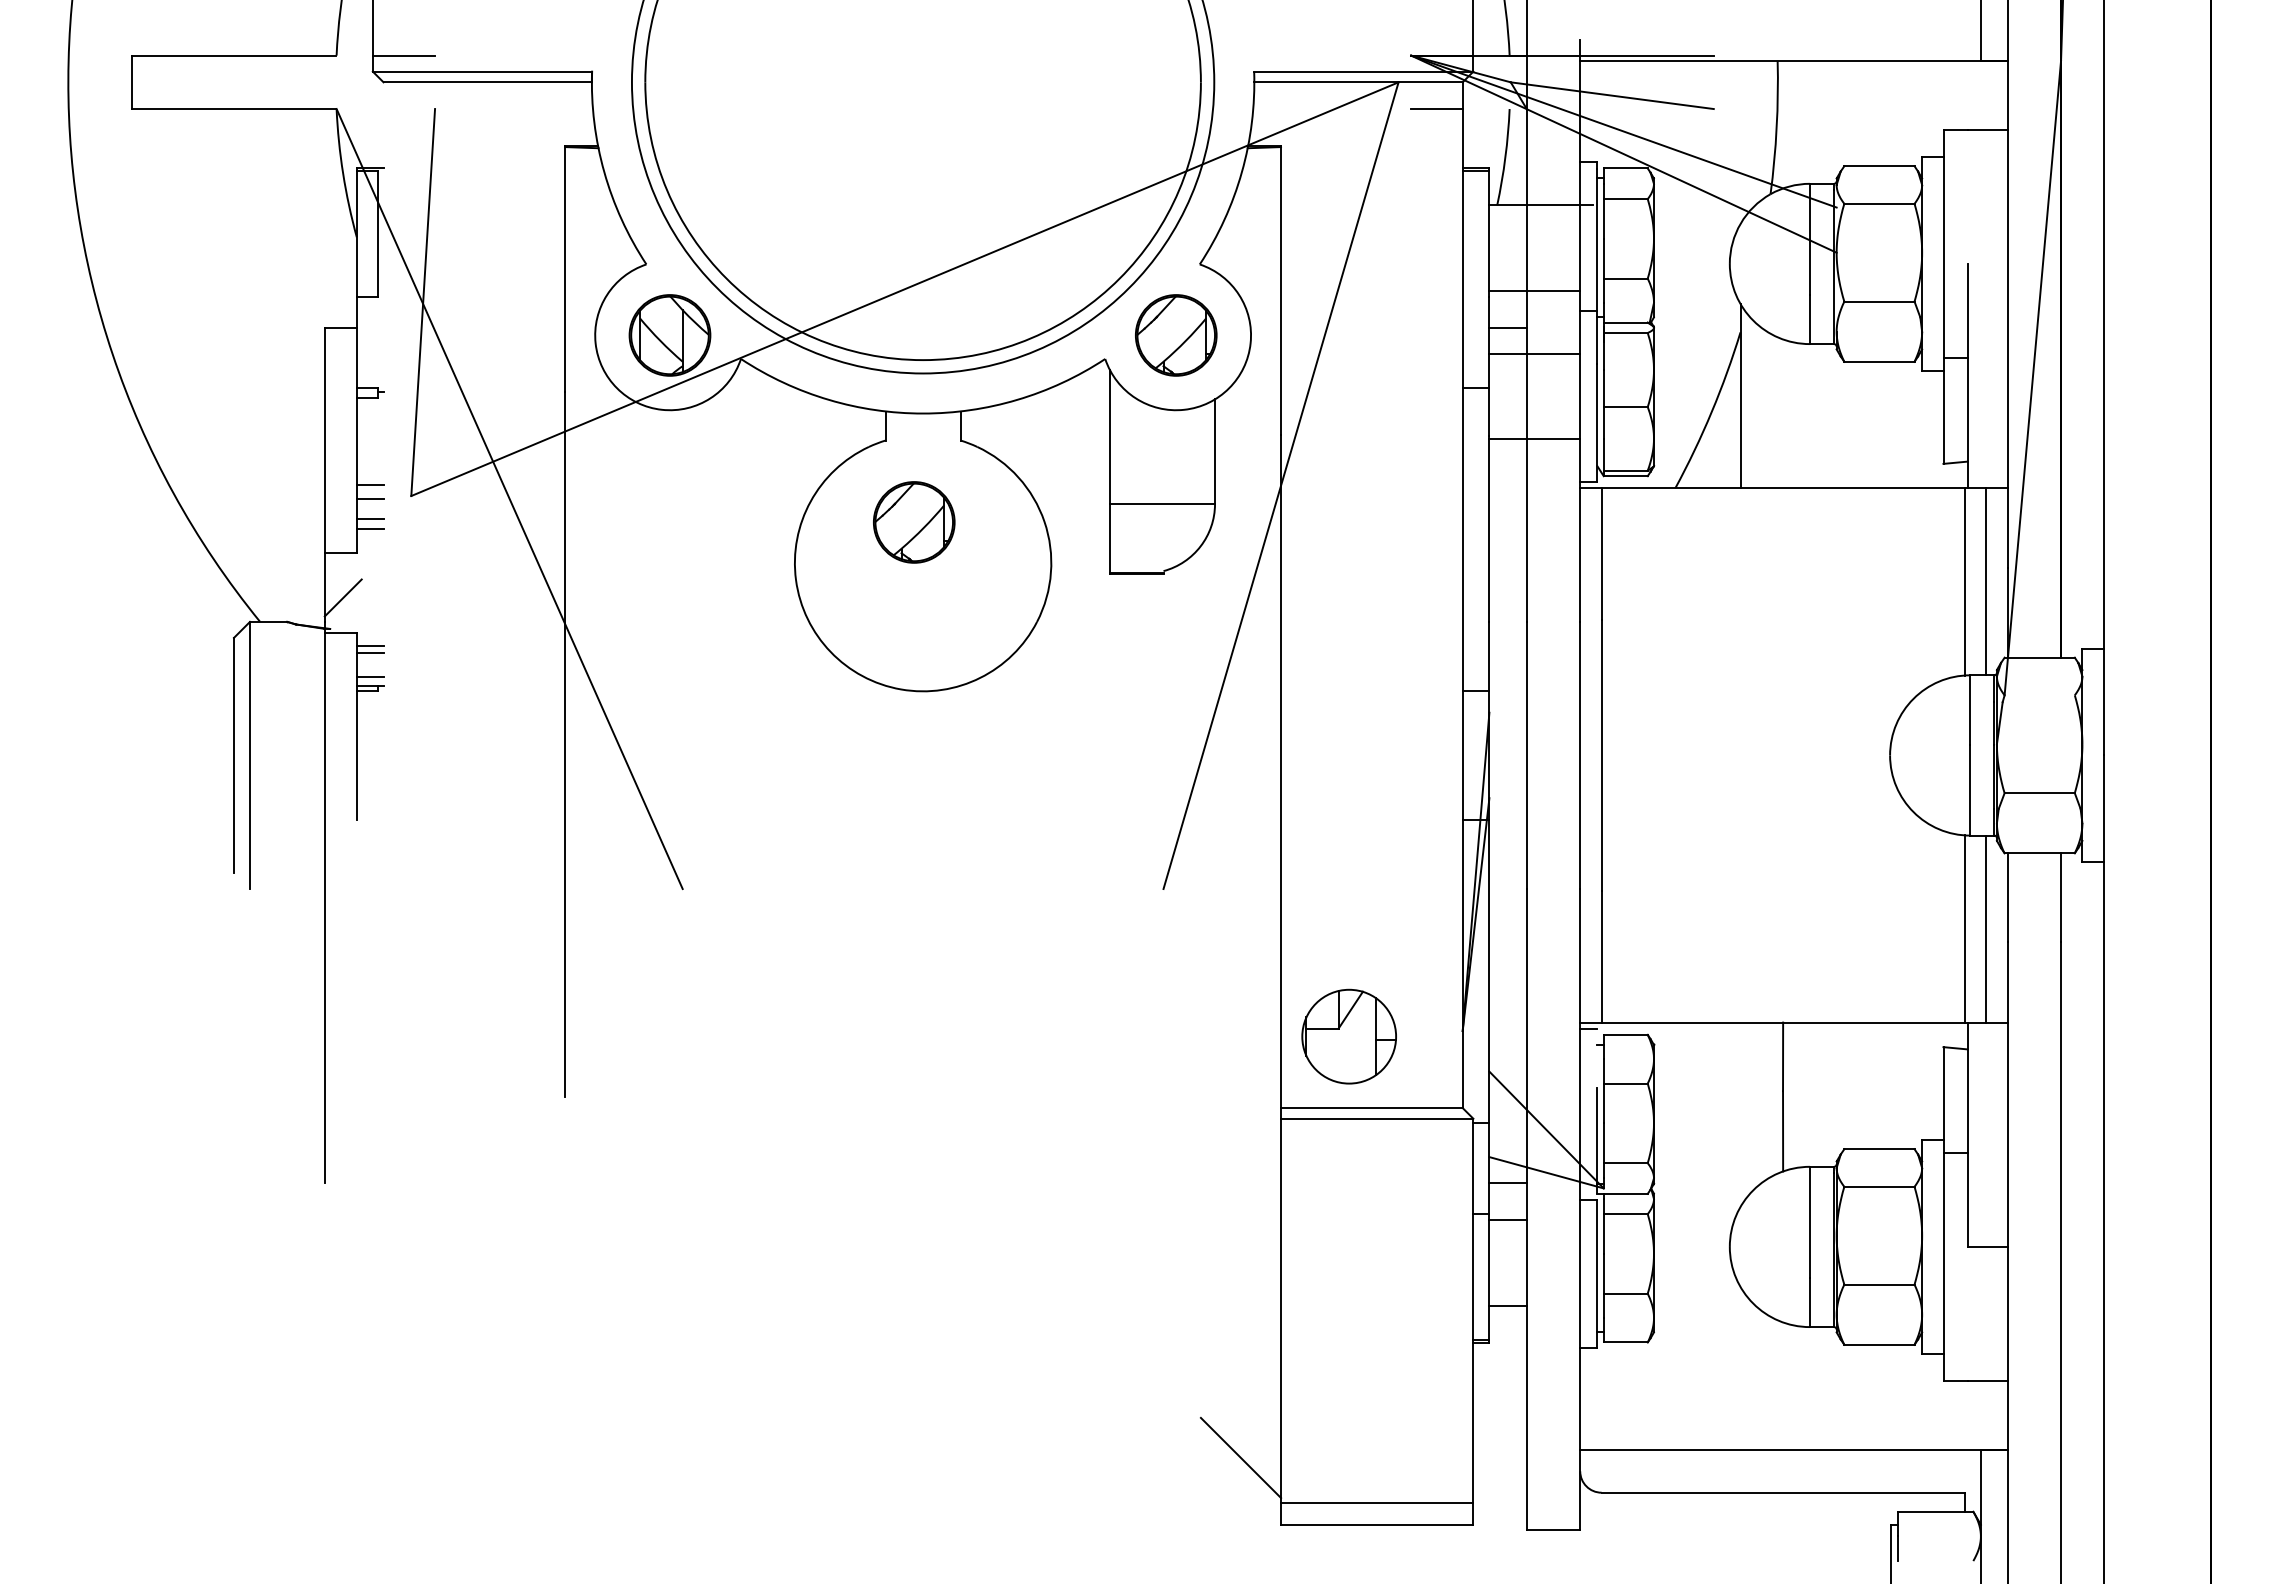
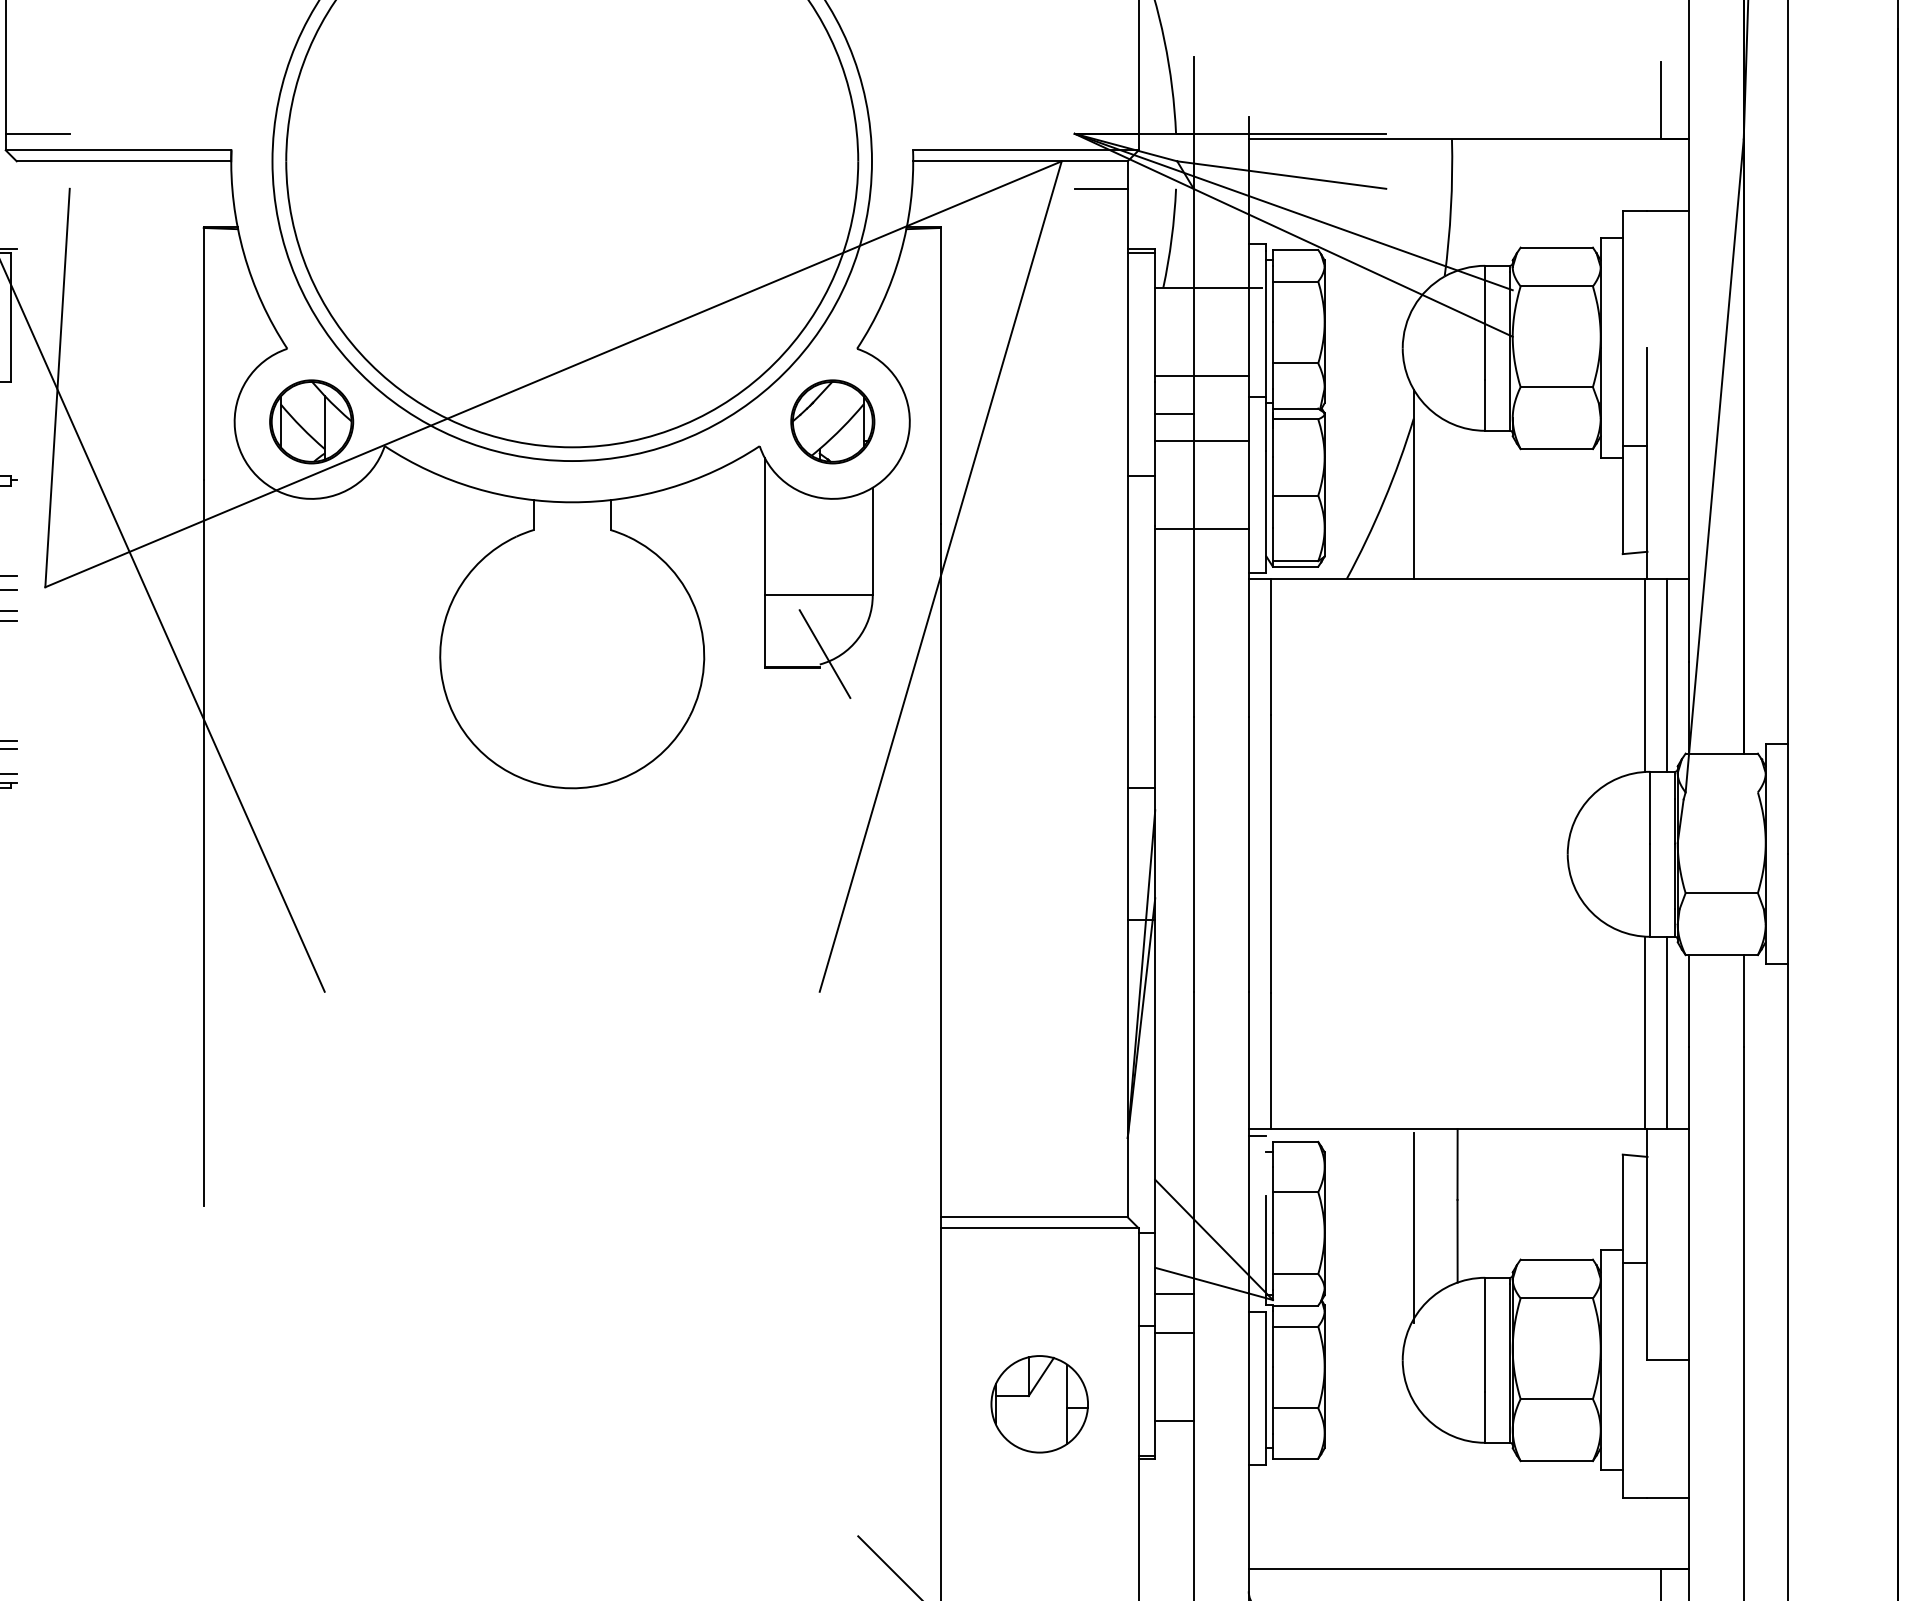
part: (914, 522) -> (563, 614), removed
line: (1168, 560) -> (824, 653), added
part: (1348, 1036) -> (1038, 1404), moved
line: (1740, 1118) -> (1413, 1228), added

